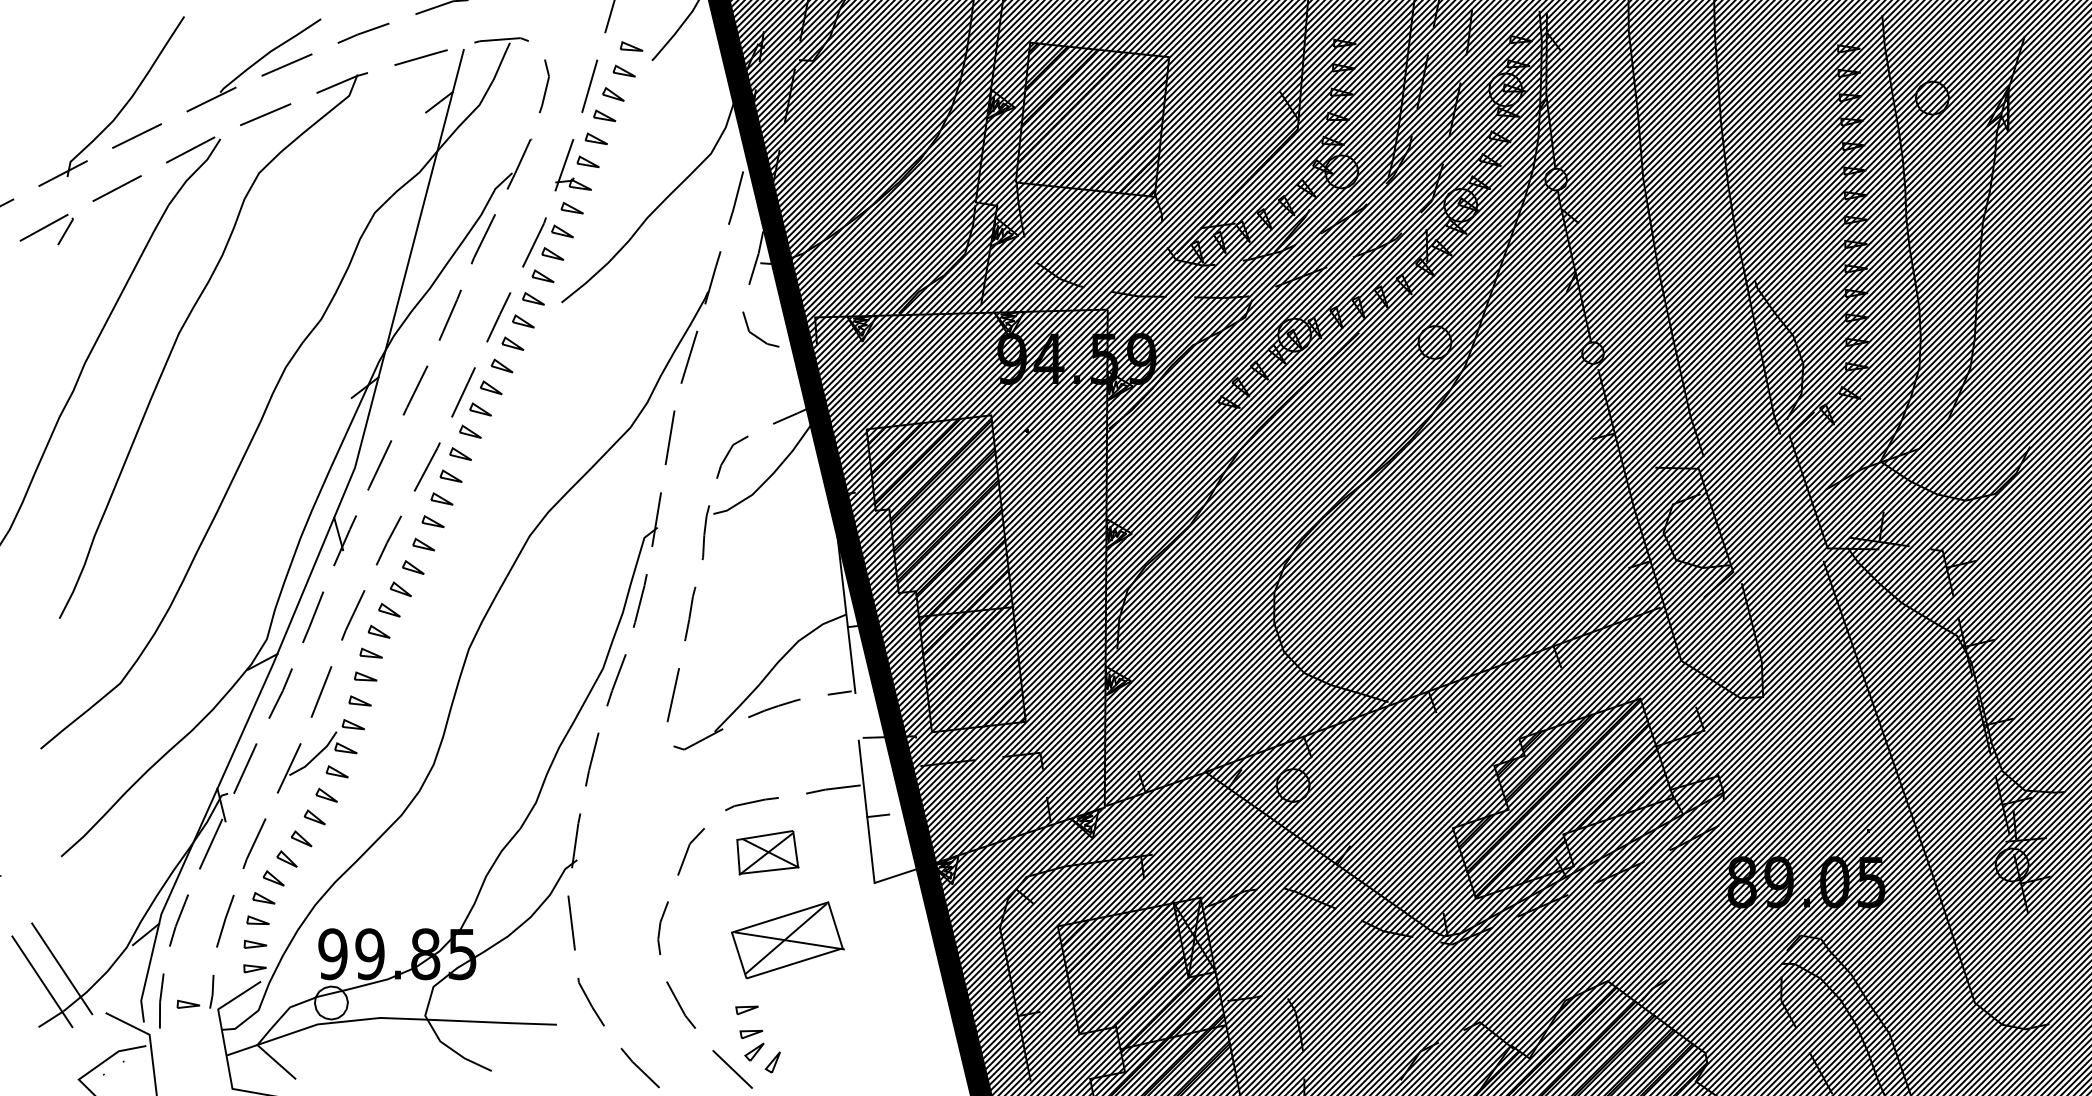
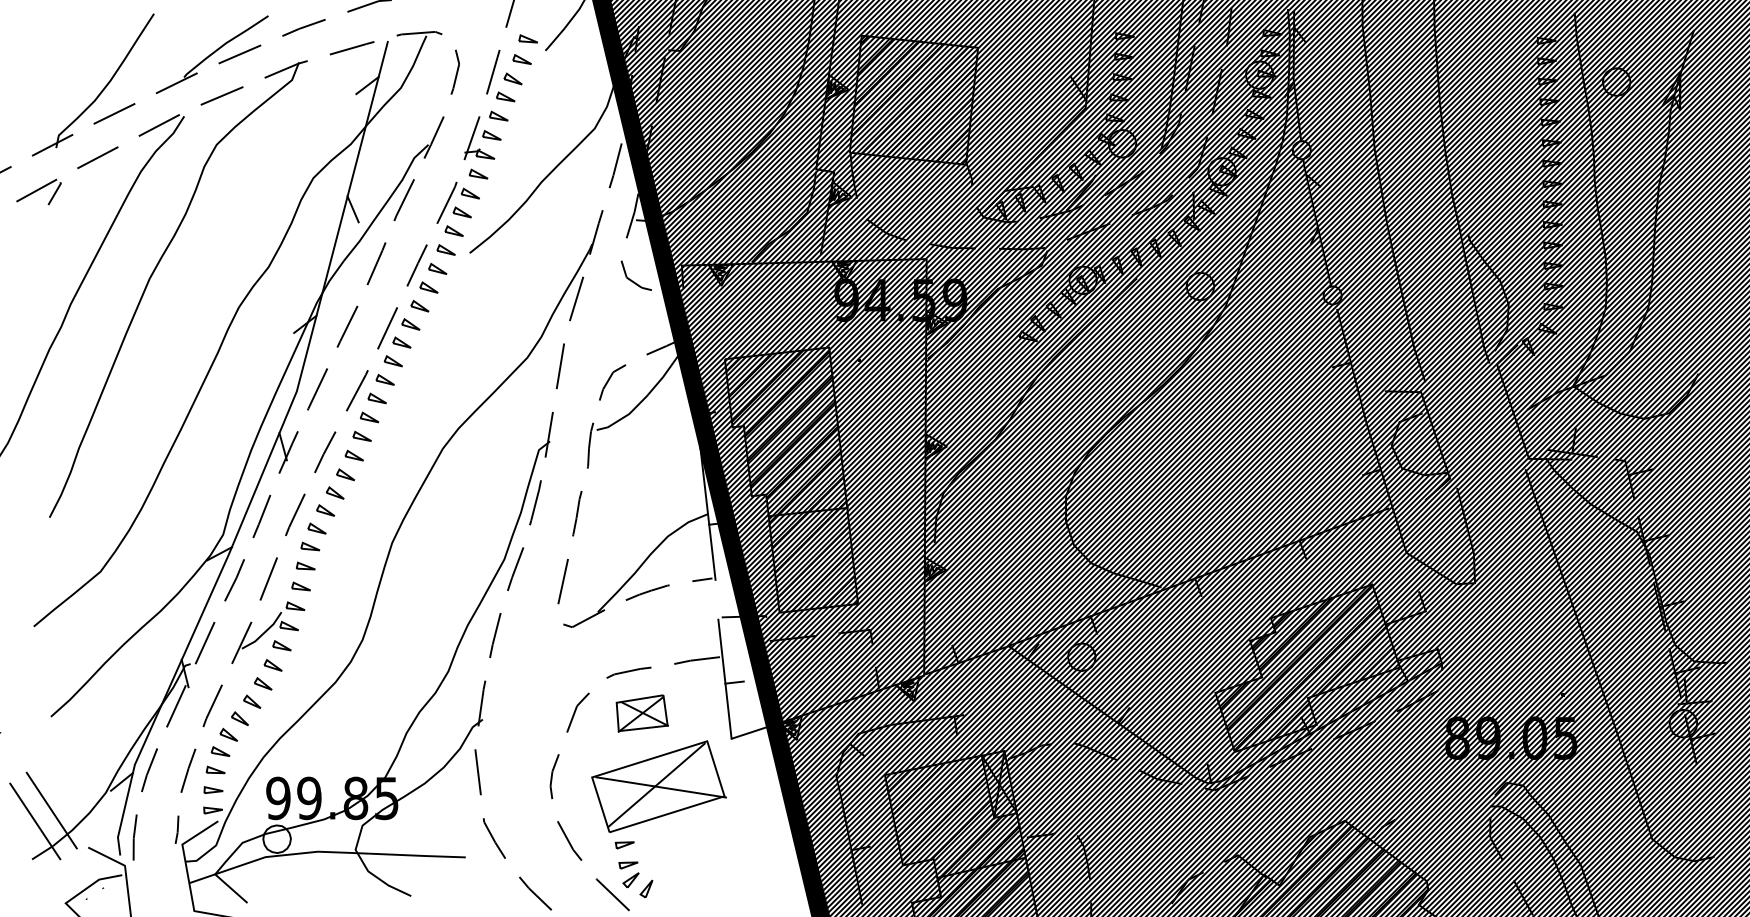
line: (421, 249) -> (352, 208), added
part: (787, 940) -> (658, 786), size x1.43
part: (188, 1003) -> (157, 839), removed

